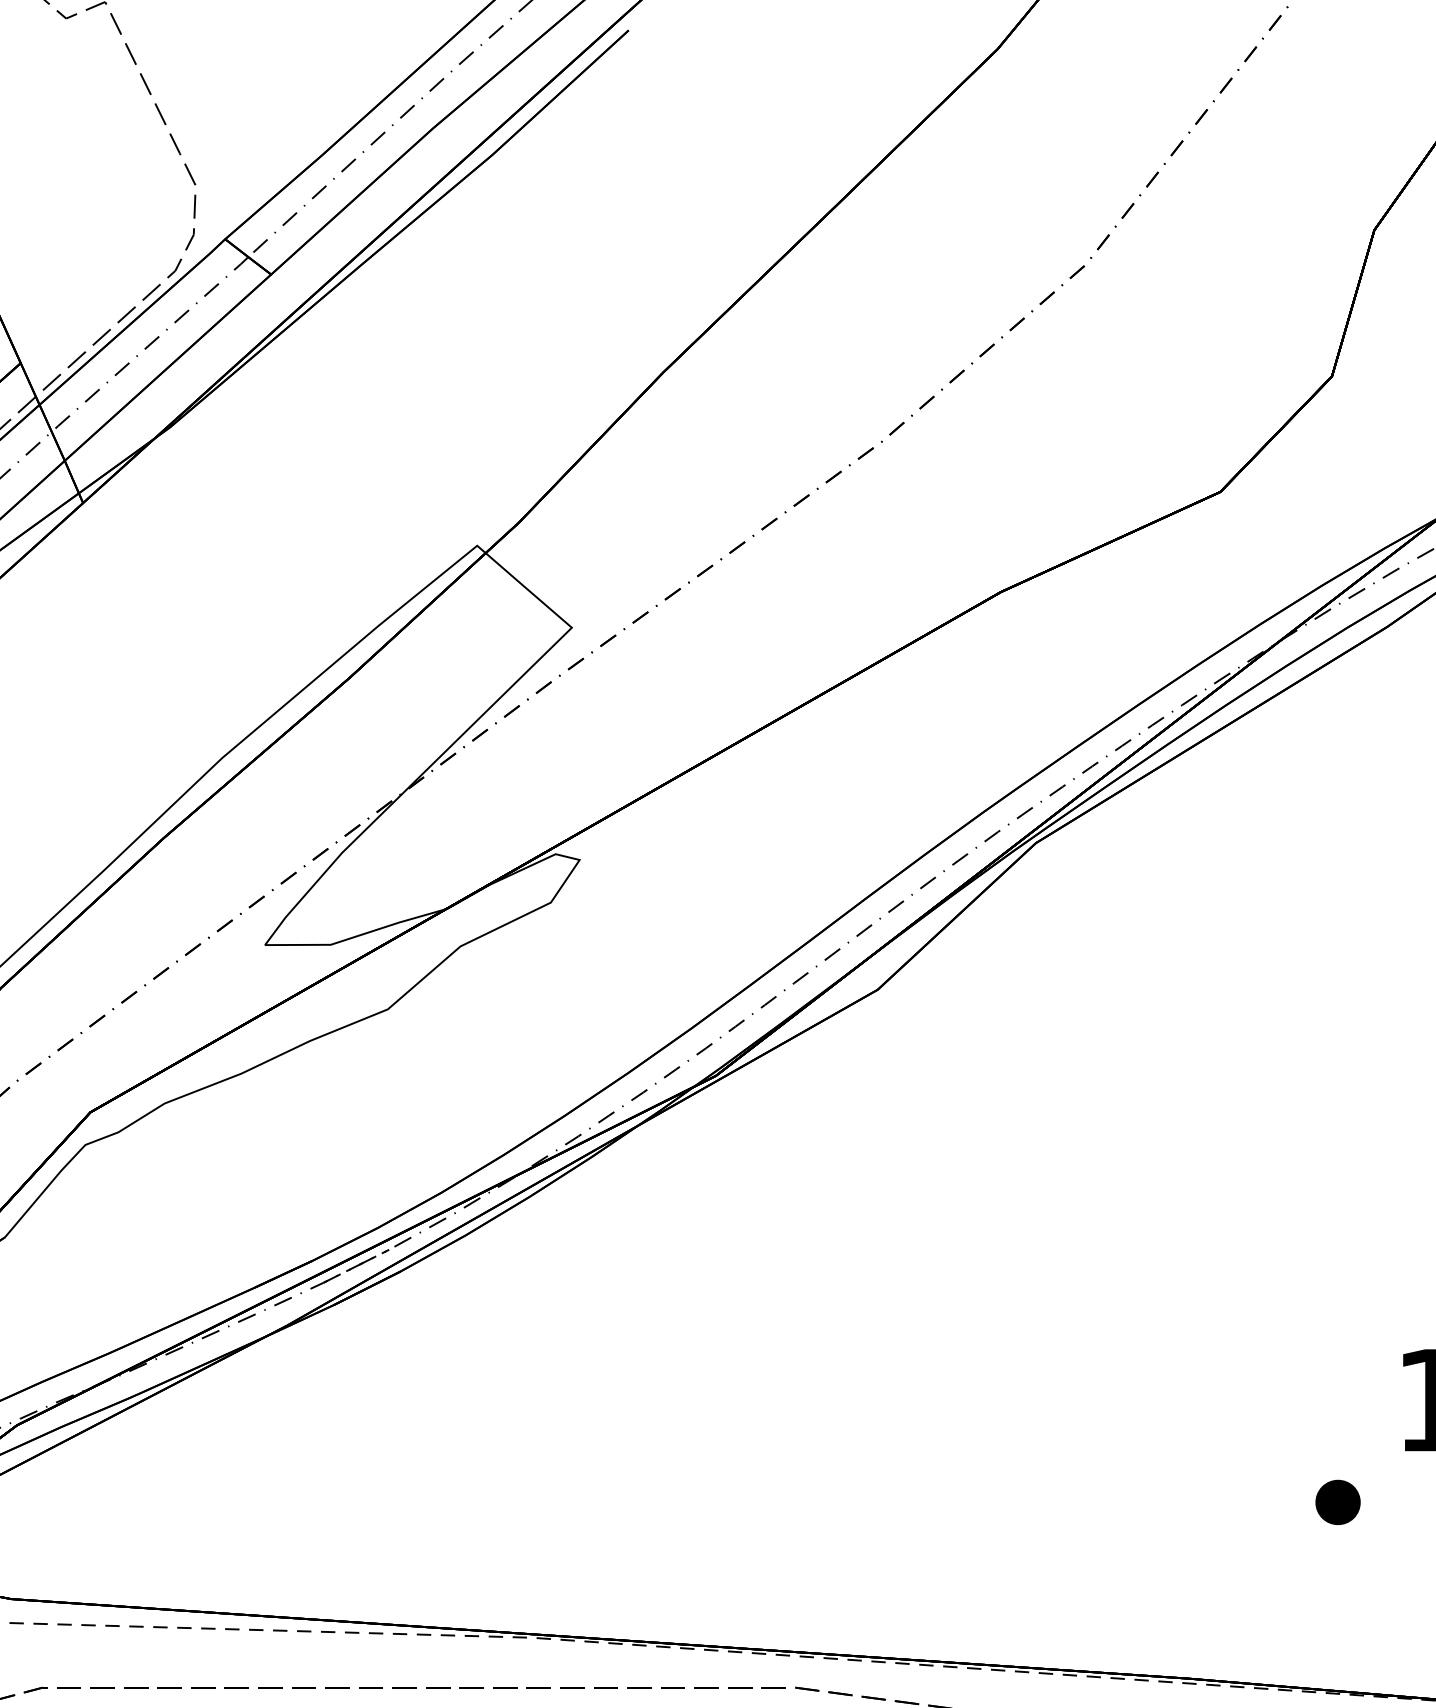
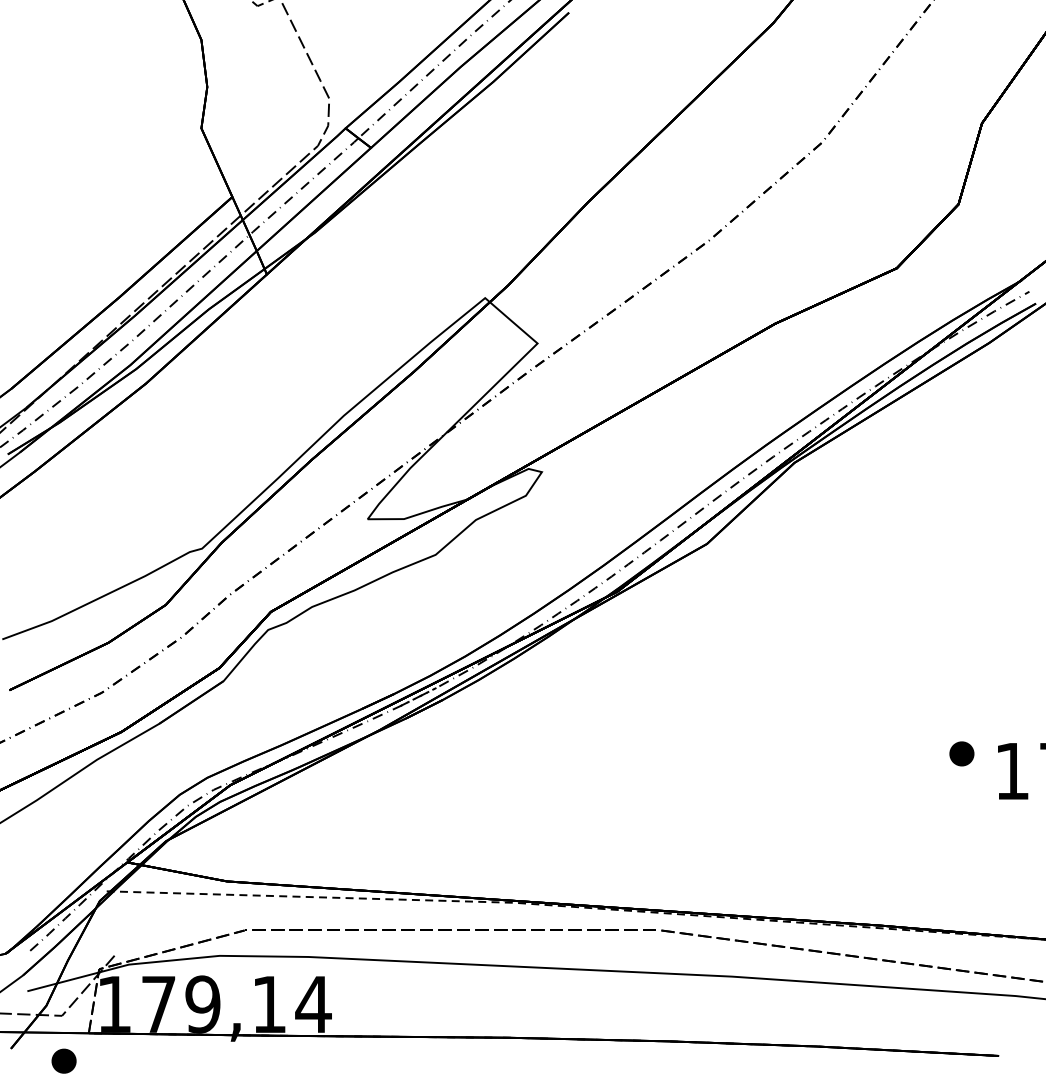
part: (1337, 1501) -> (961, 753), moved

